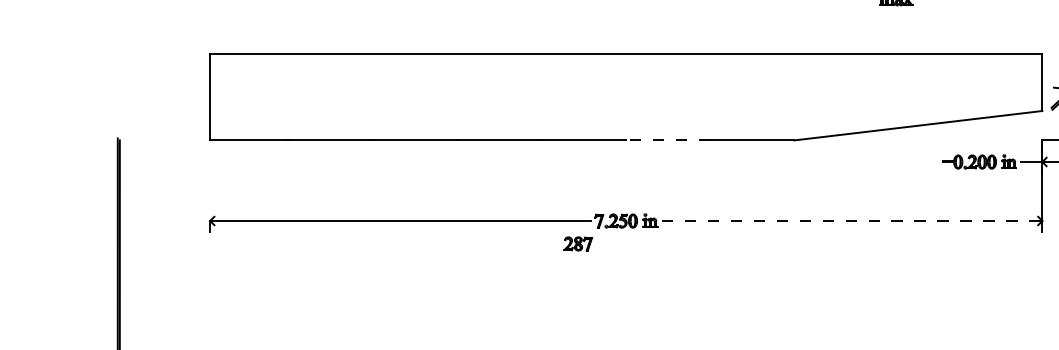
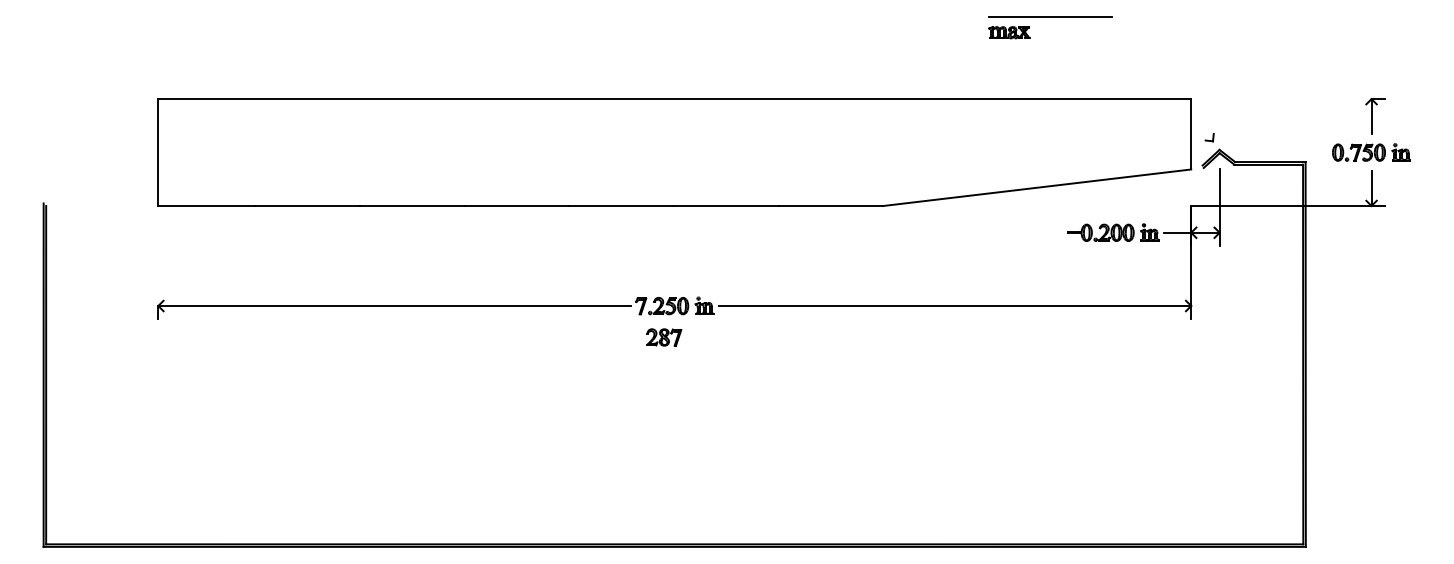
line: (667, 140) -> (725, 205), dashed -> solid
line: (852, 221) -> (955, 306), dashed -> solid
part: (578, 243) -> (664, 337), moved

